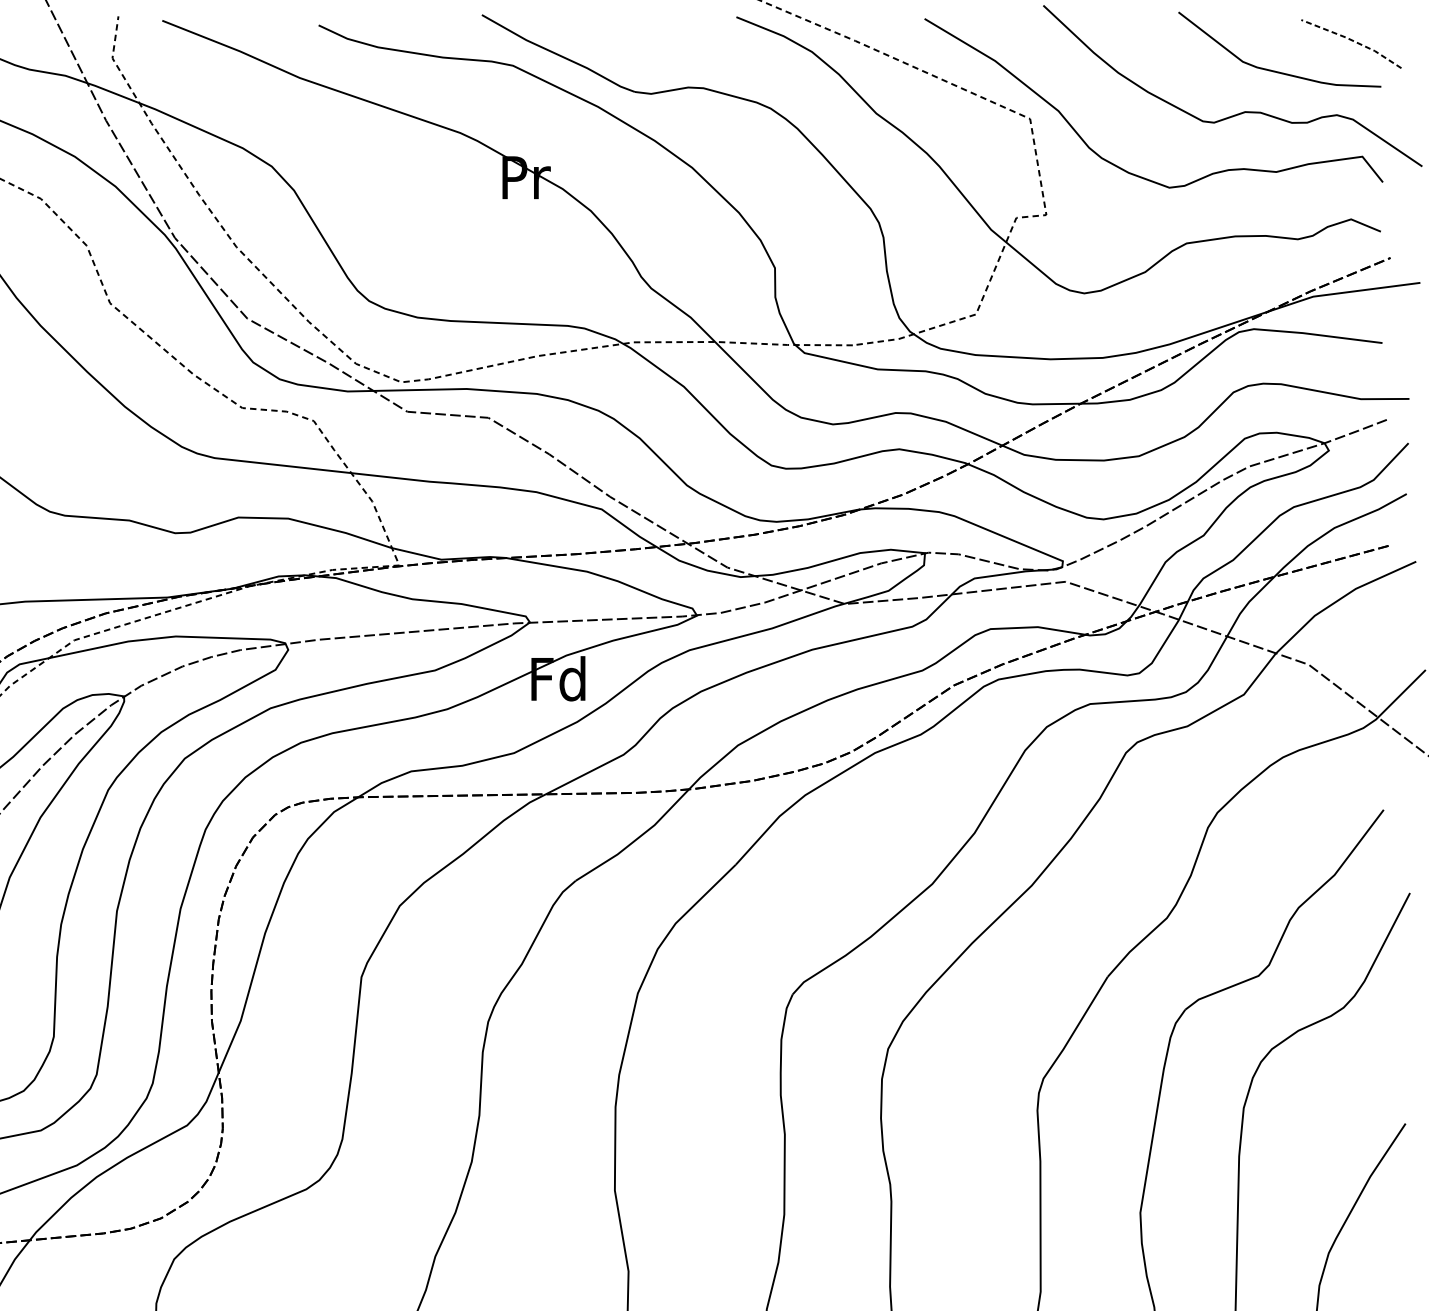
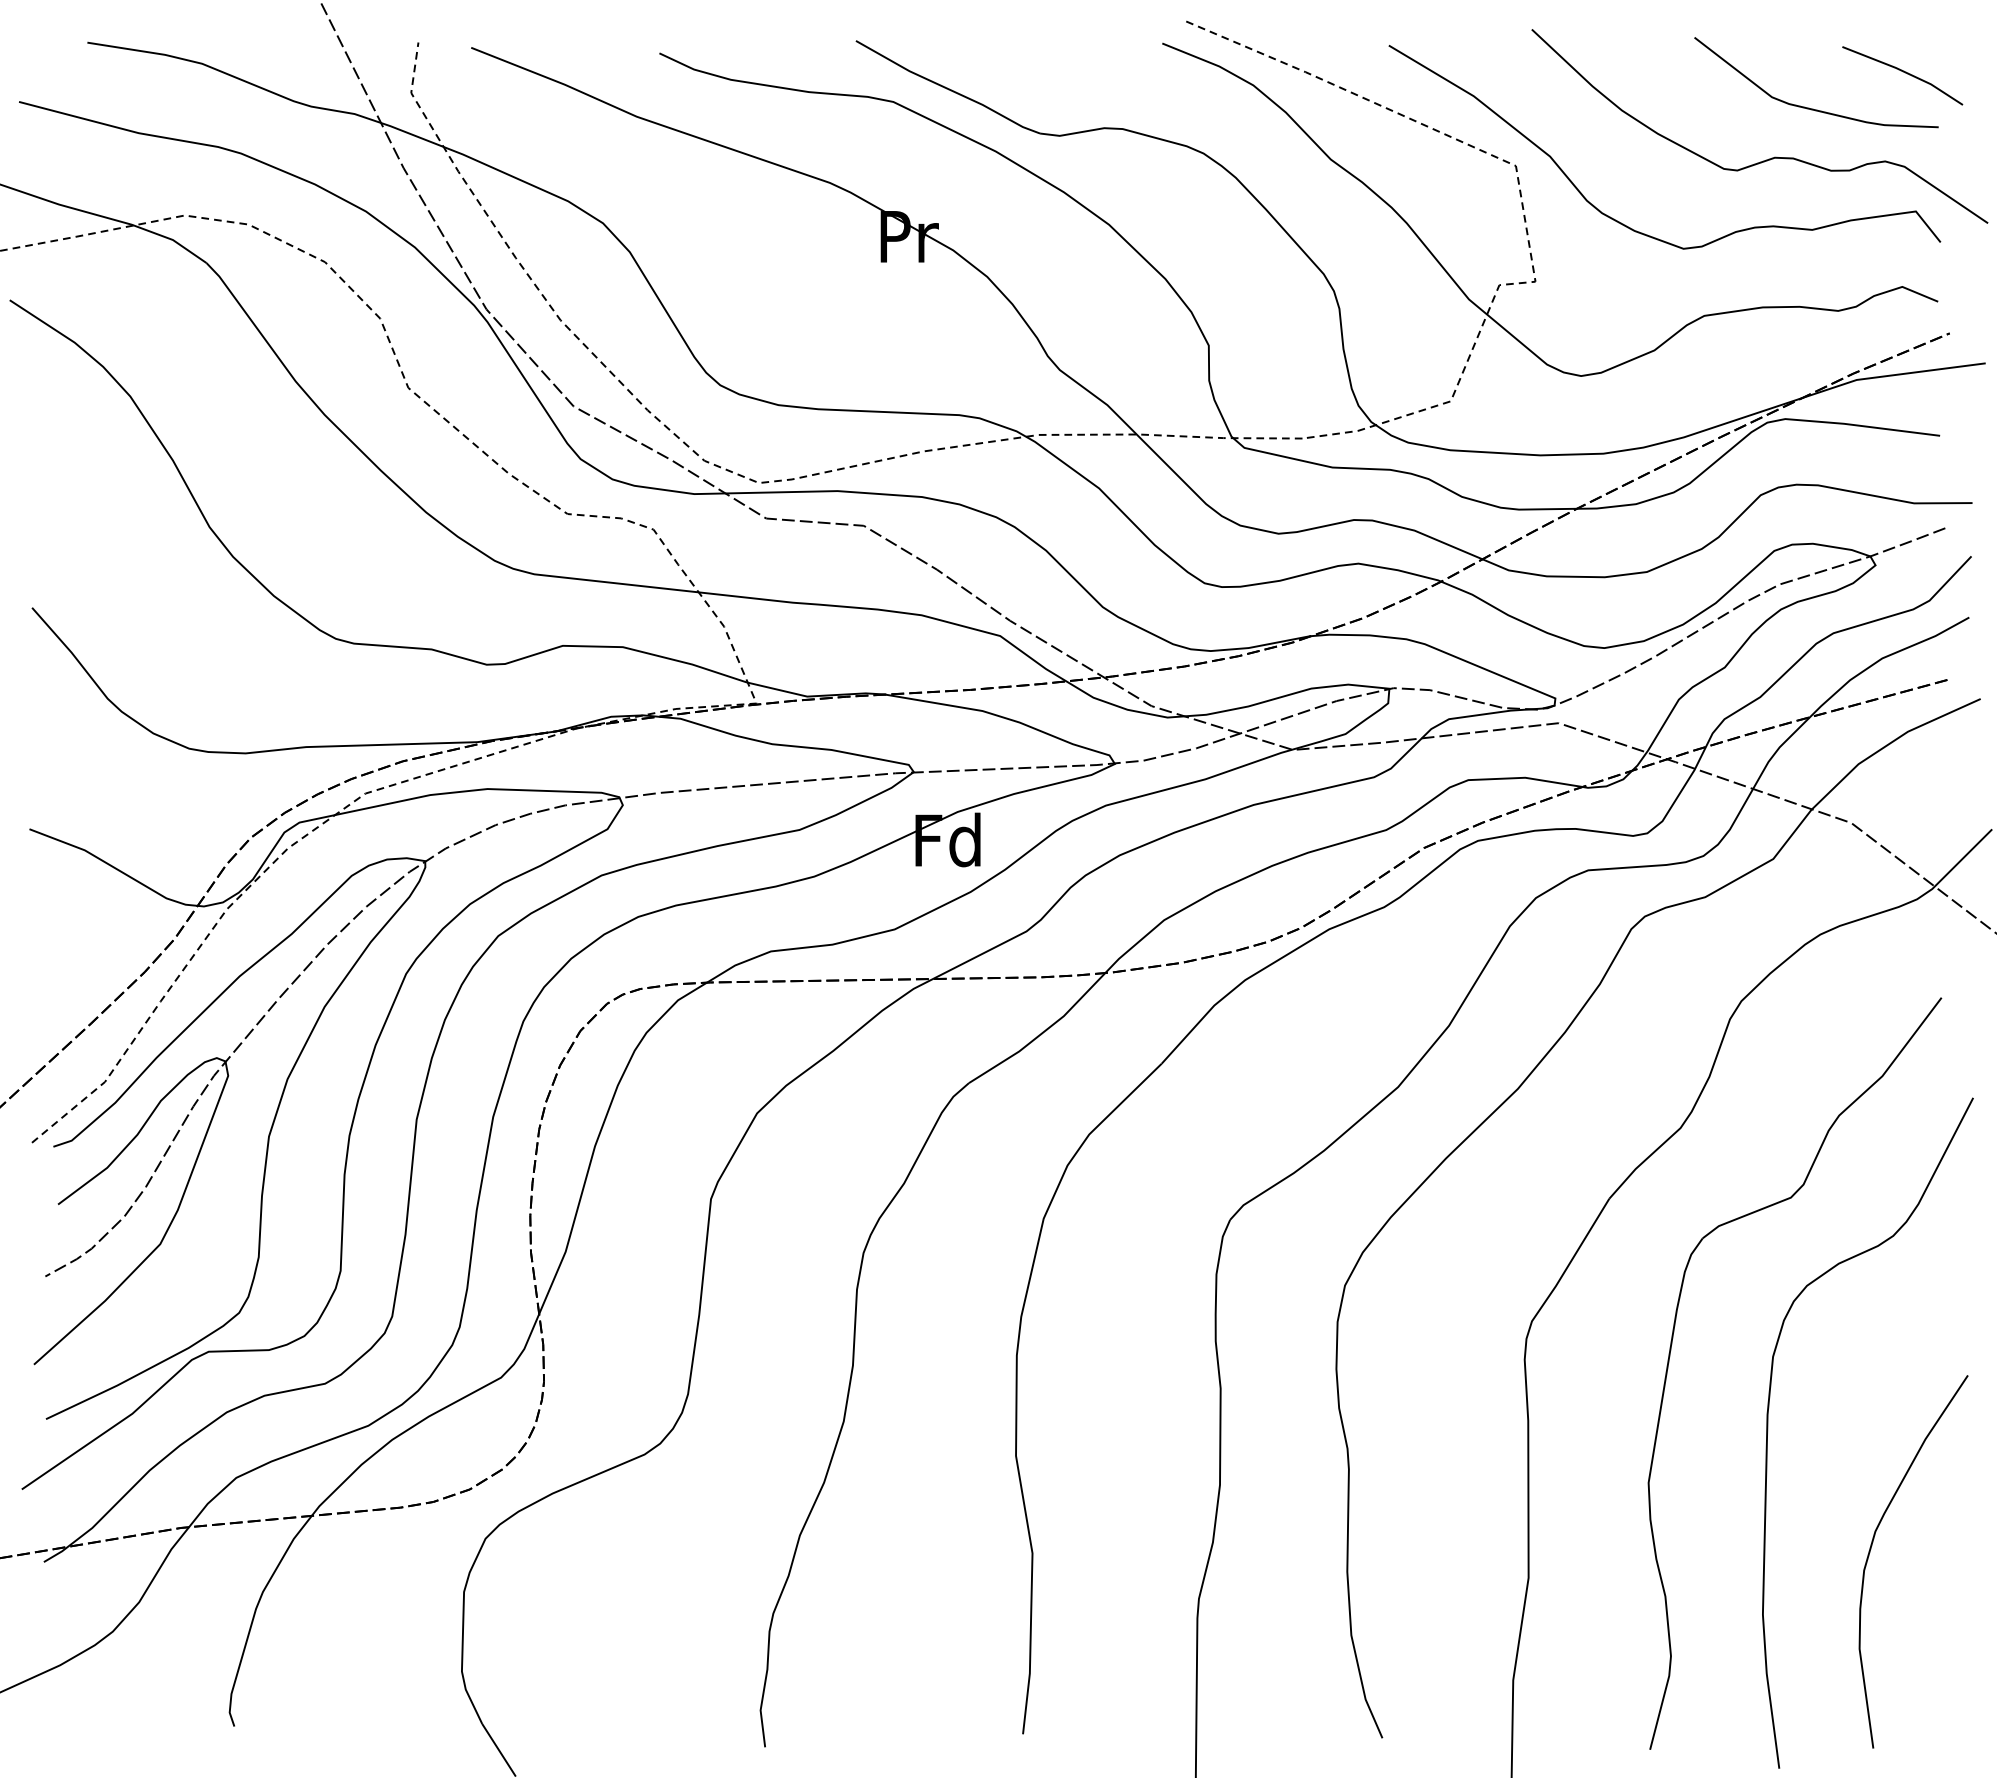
line: (1352, 41) -> (1904, 72), dashed -> solid

